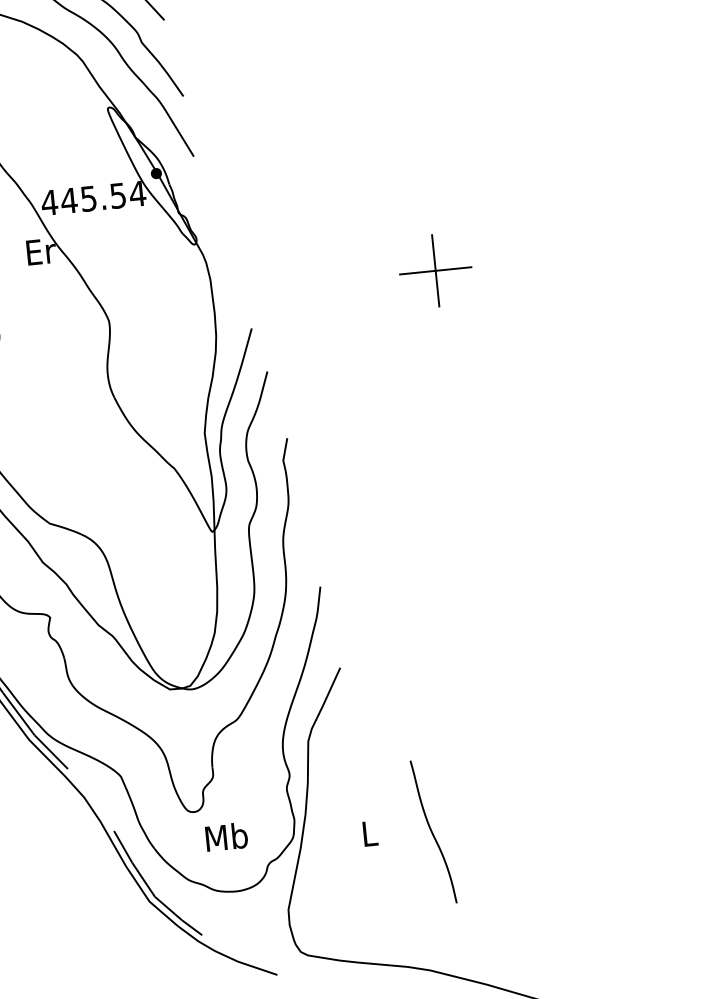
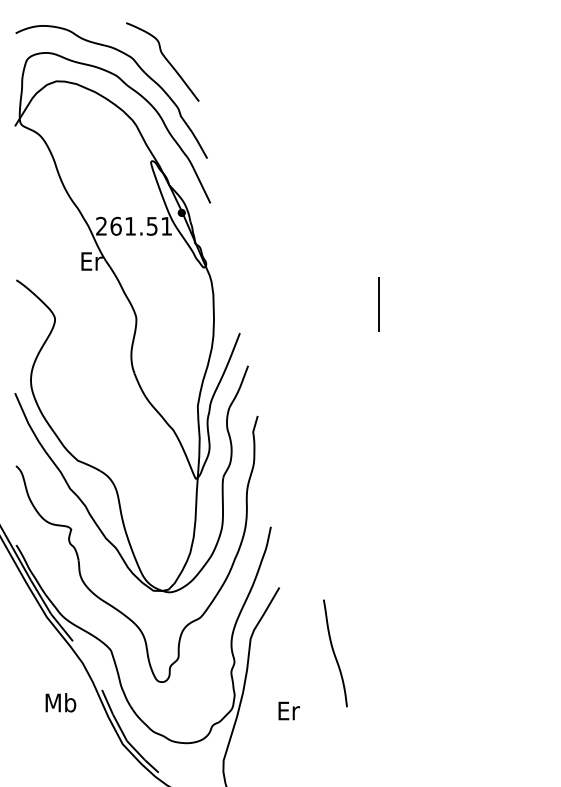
text: (92, 197) -> (133, 225), 445.54 -> 261.51
line: (435, 270) -> (378, 304), removed
curve: (433, 832) -> (335, 653), moved
text: (369, 833) -> (288, 710), L -> Er
text: (226, 836) -> (60, 702), moved

